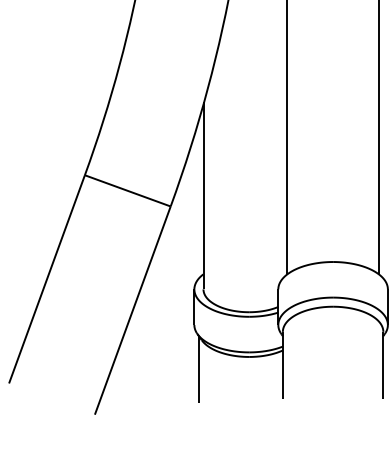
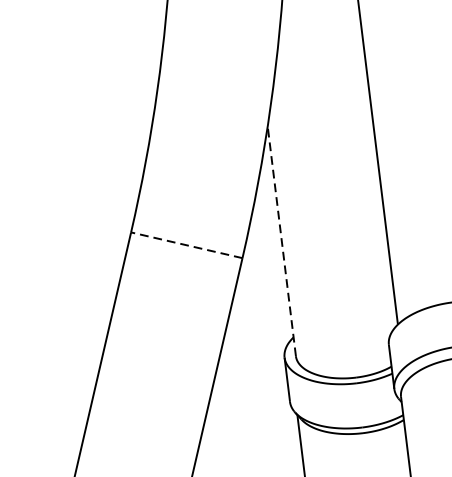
line: (127, 190) -> (186, 244), solid -> dashed
line: (203, 195) -> (281, 239), solid -> dashed

